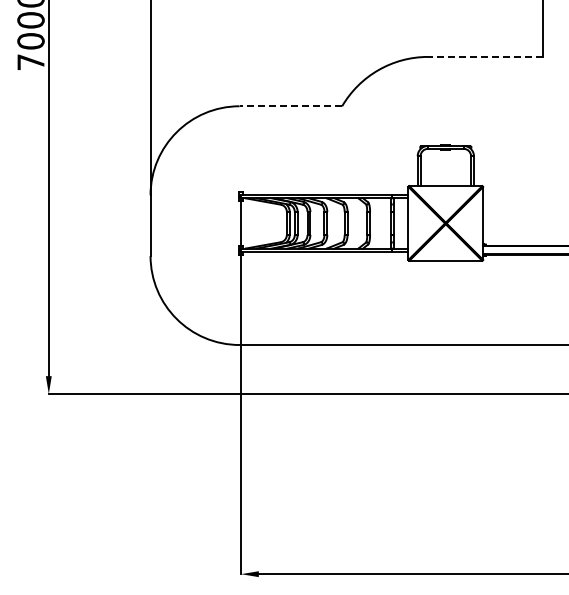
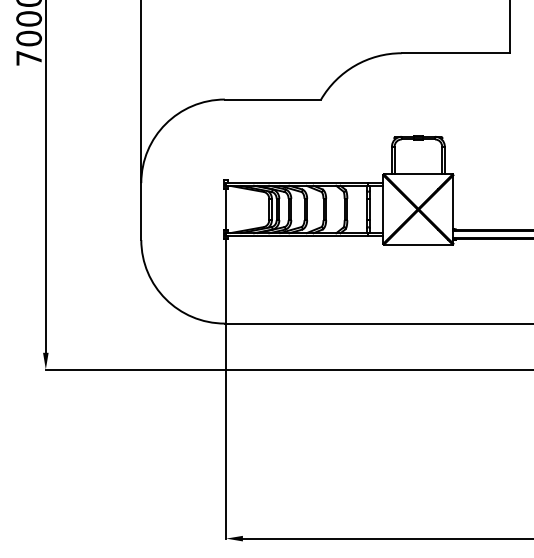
line: (485, 56) -> (455, 52), dashed -> solid
line: (290, 106) -> (272, 99), dashed -> solid

